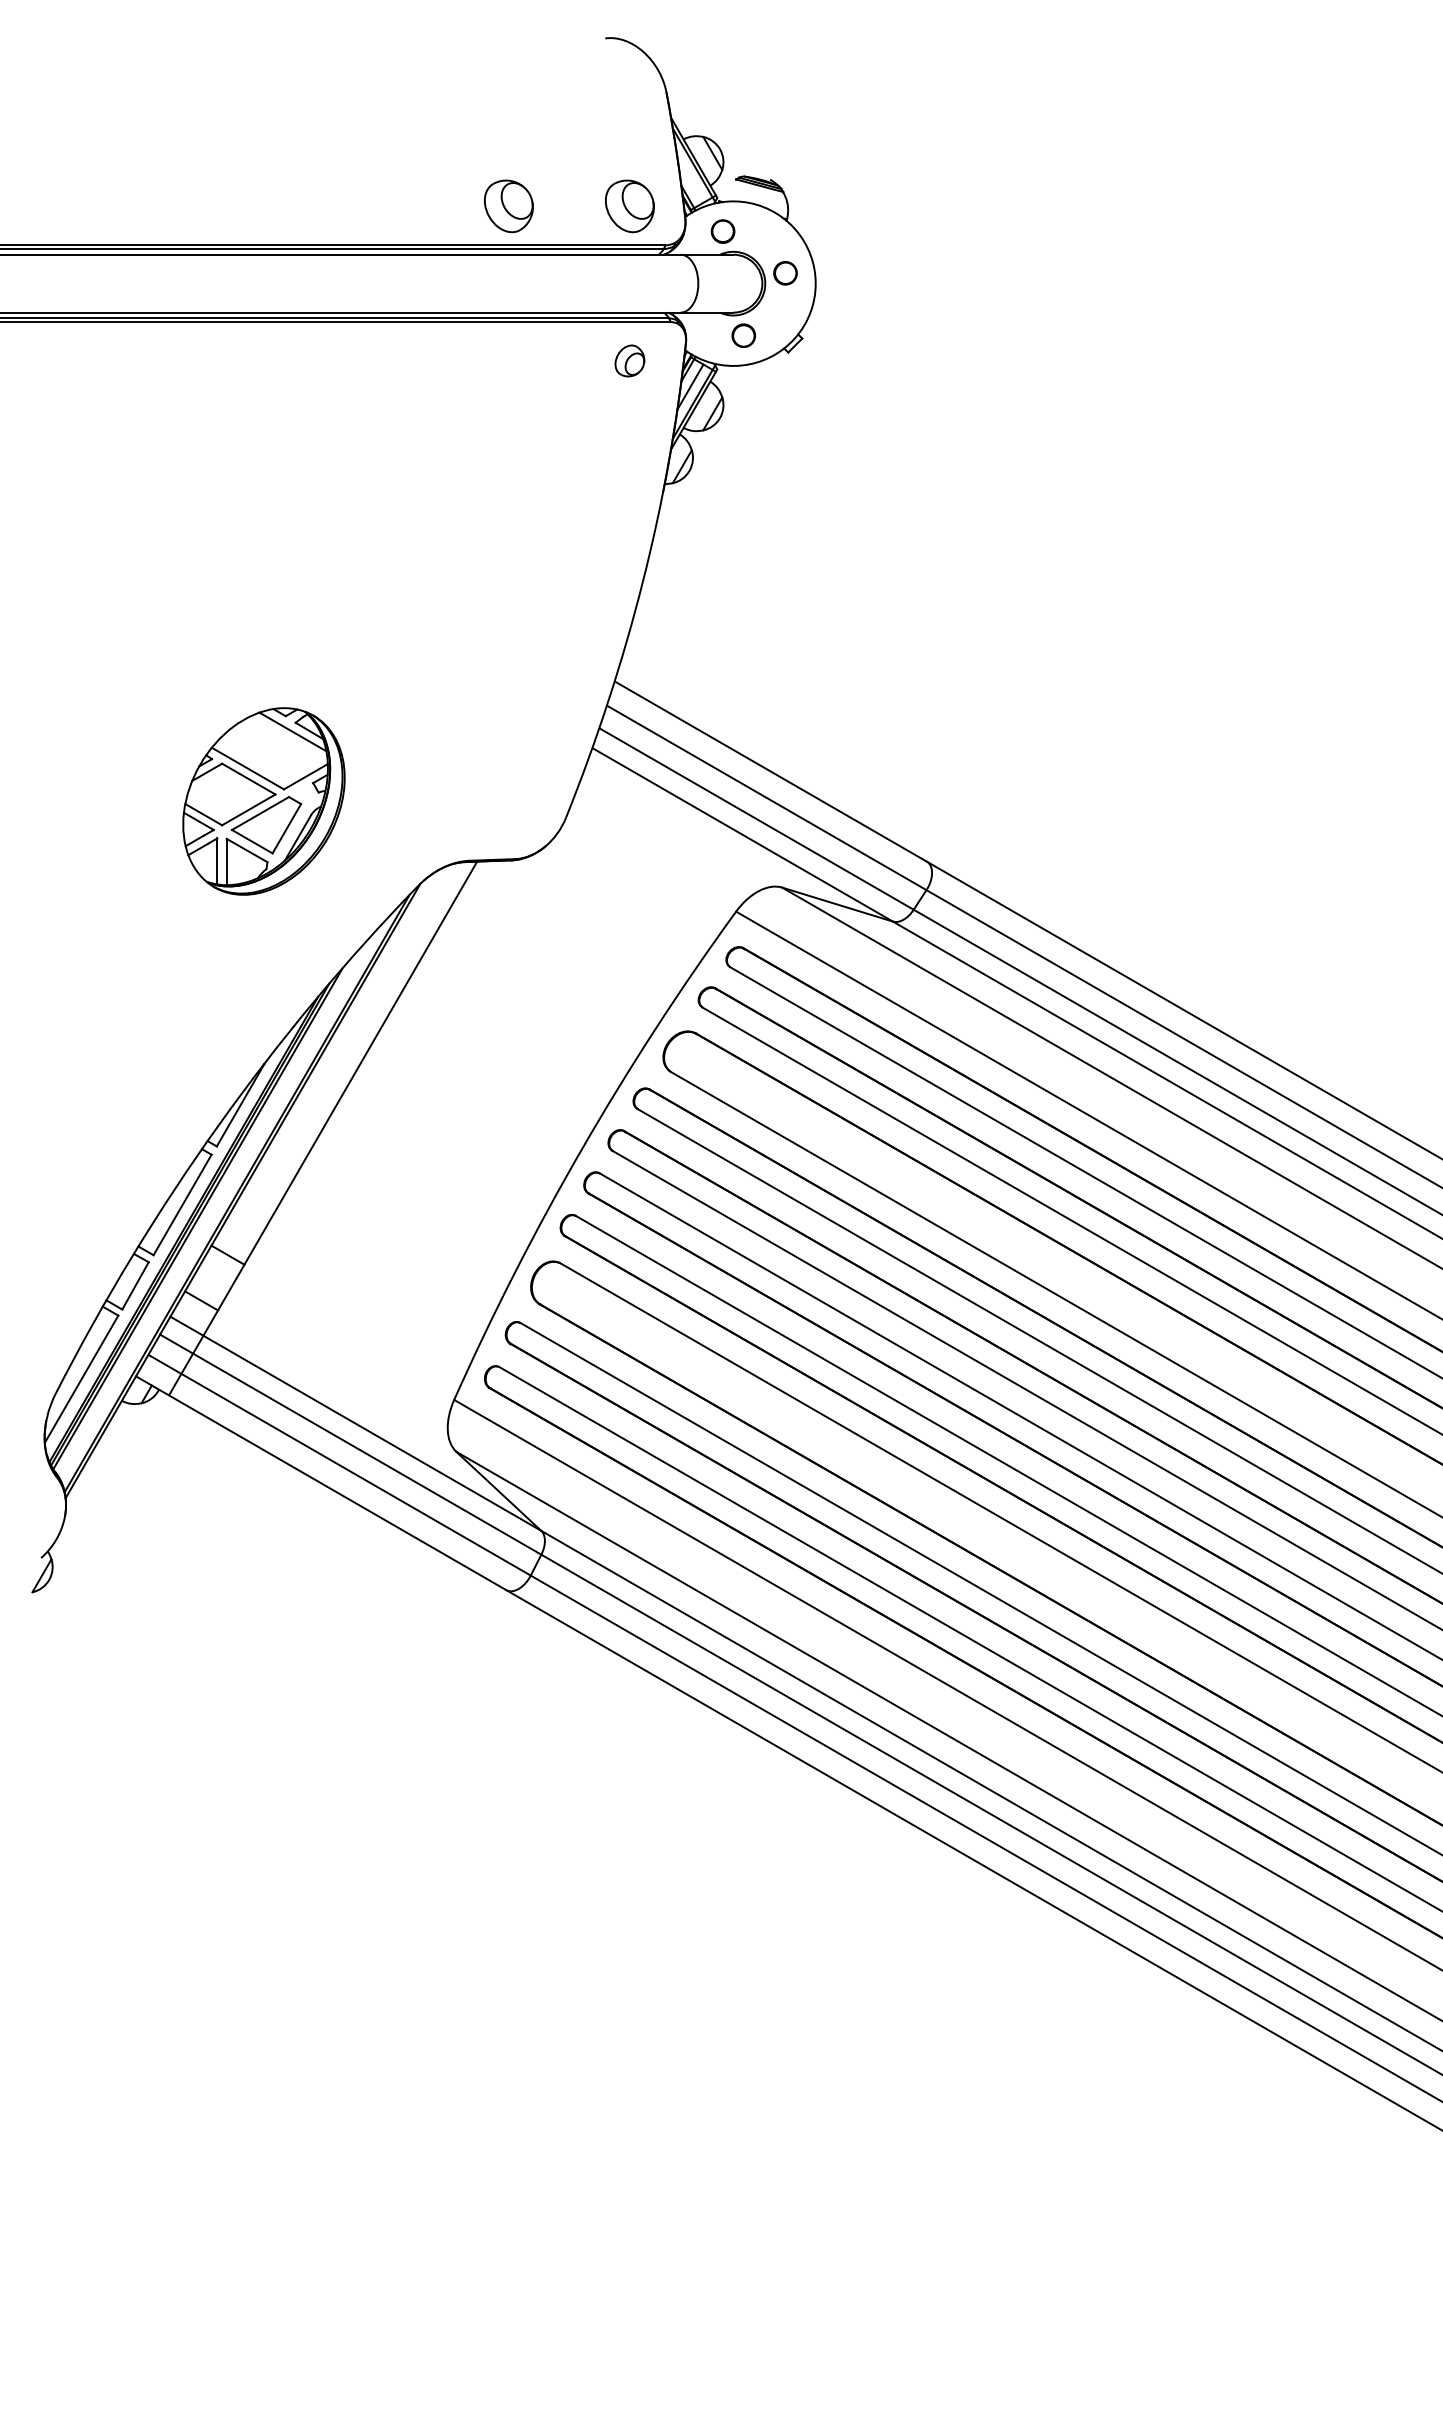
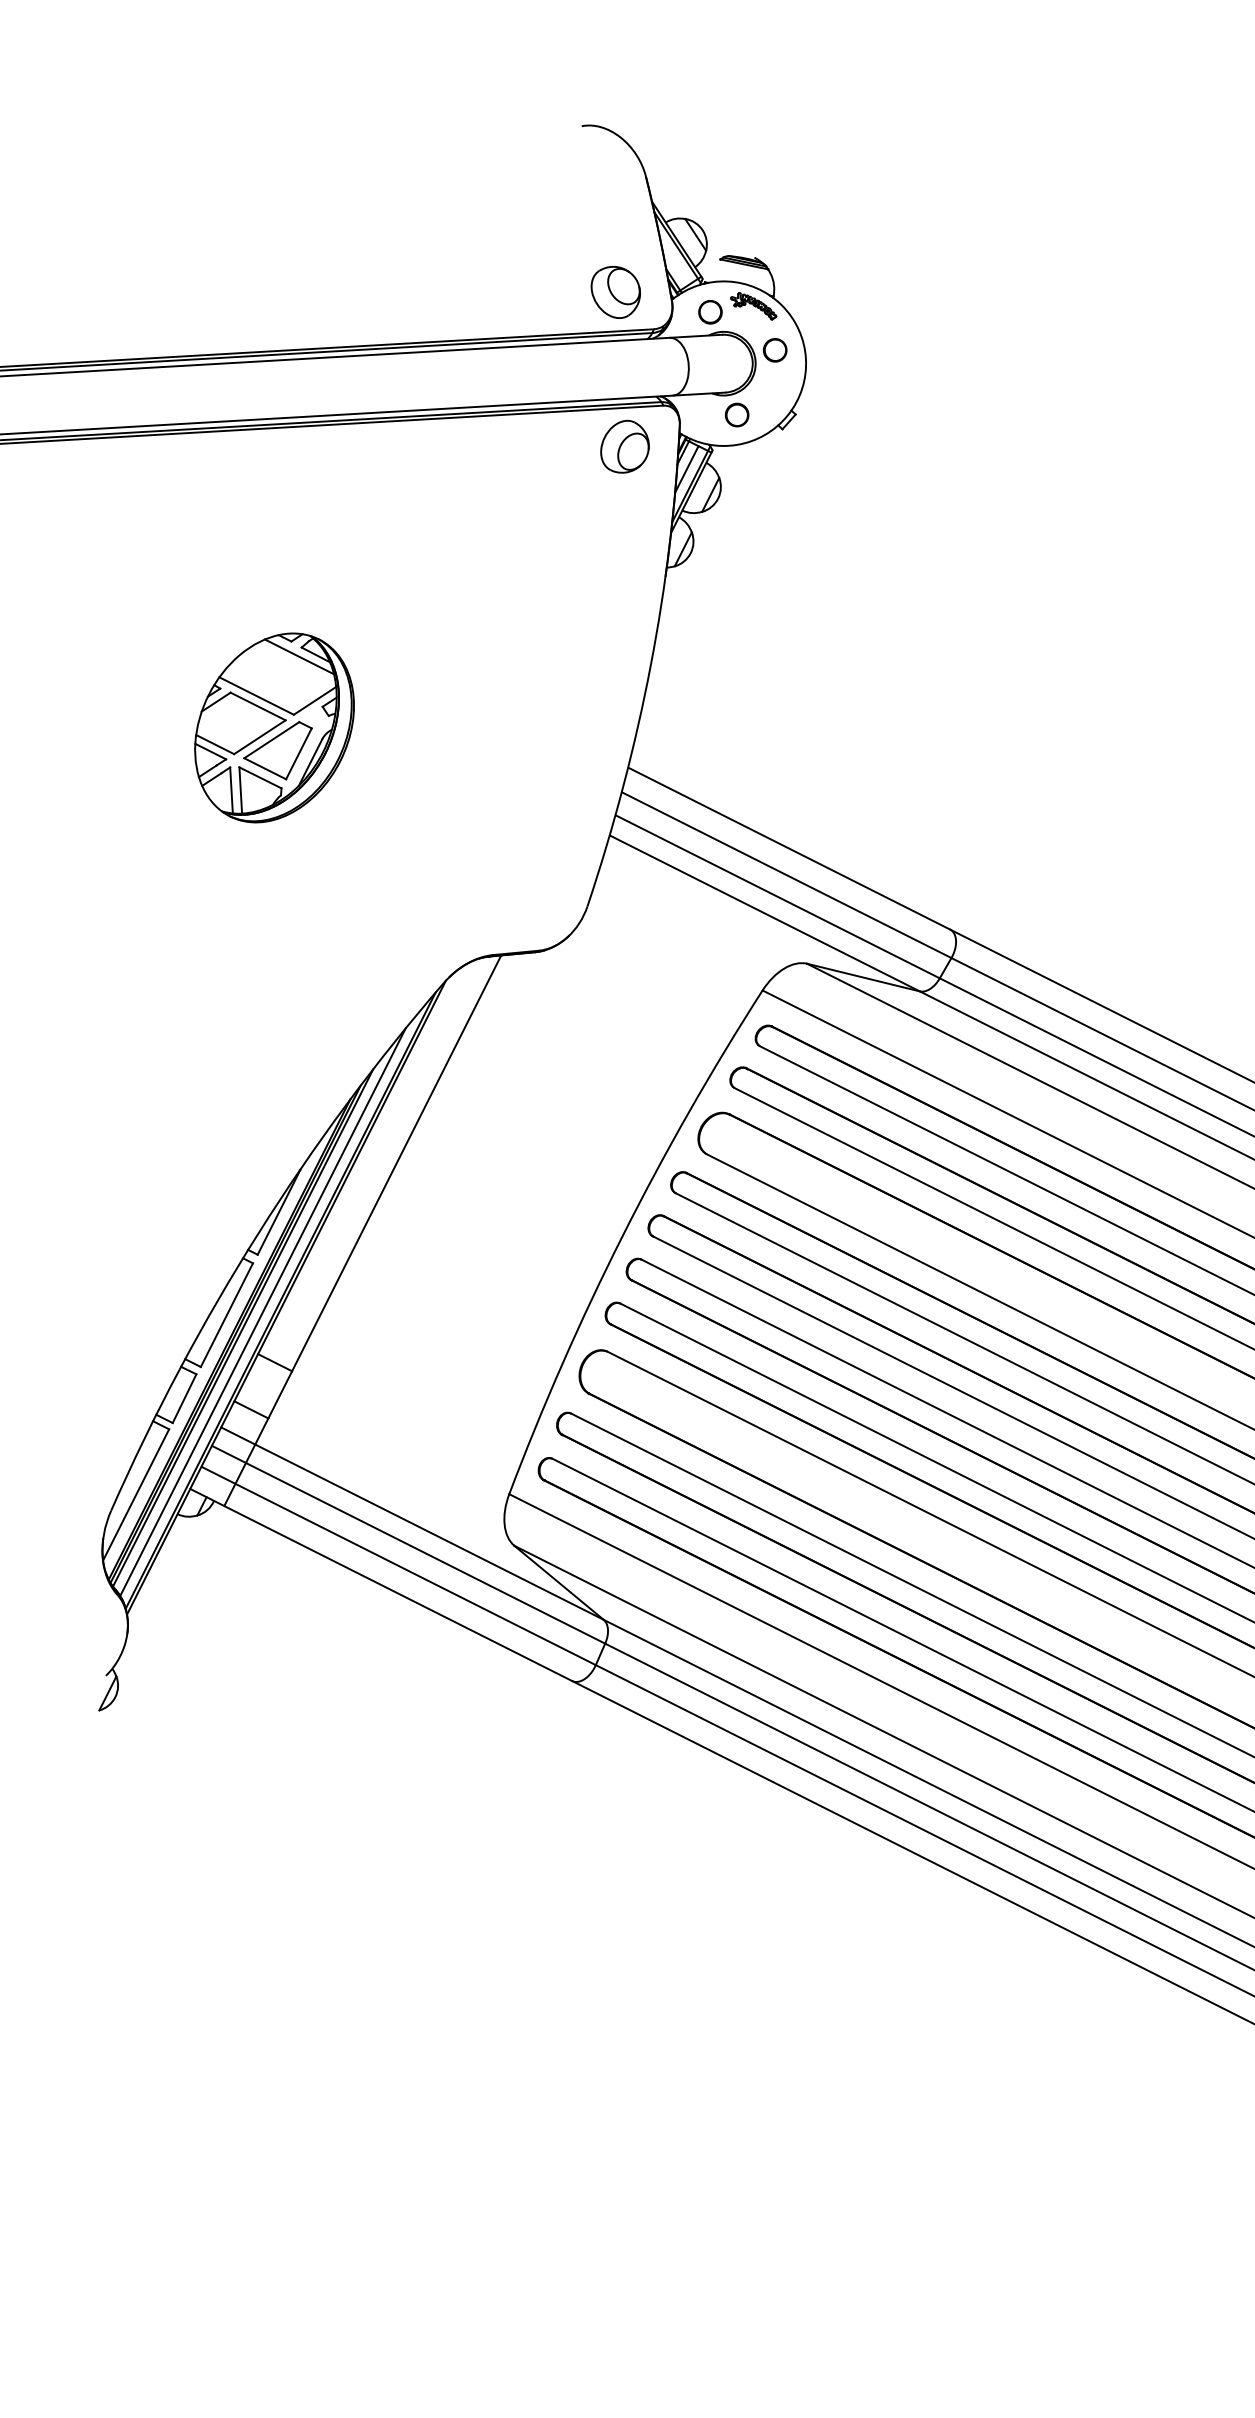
part: (508, 206) -> (494, 299), removed
part: (766, 228) -> (753, 306), added
part: (629, 360) -> (624, 446), size x1.67
part: (263, 801) -> (274, 728), moved
line: (218, 1203) -> (262, 1311), added

